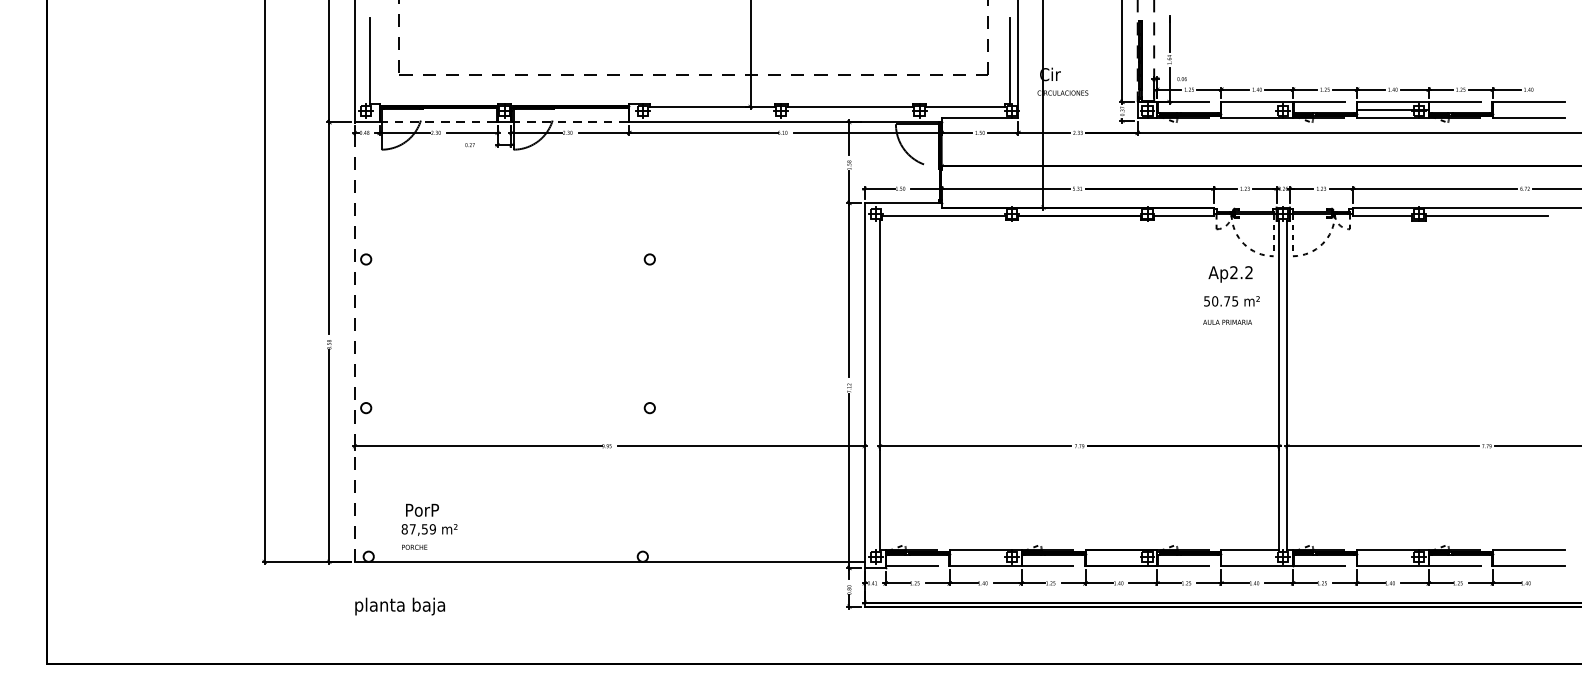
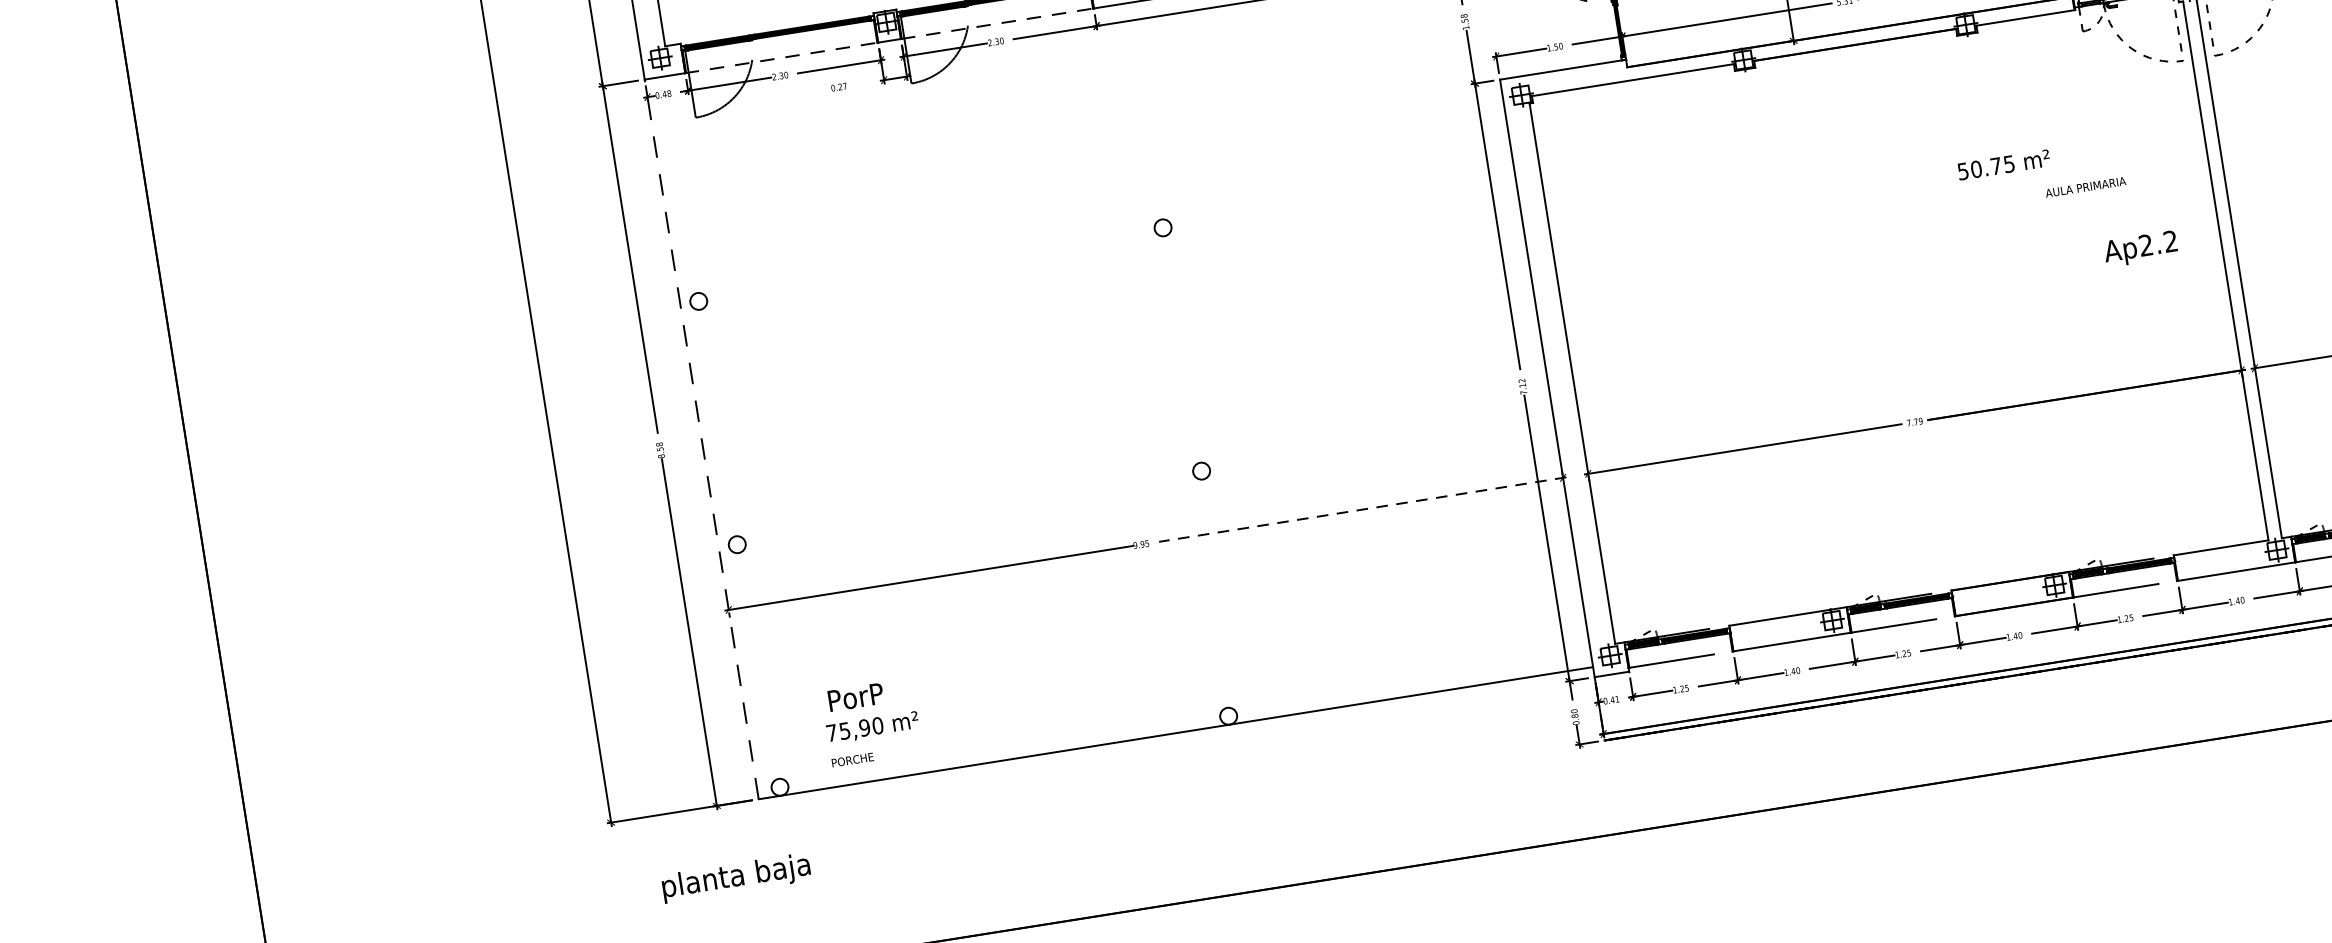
text: (1230, 274) -> (2140, 249), moved
text: (1231, 301) -> (2003, 165), moved
text: (1227, 321) -> (2085, 185), moved
line: (741, 446) -> (1361, 510), solid -> dashed
text: (418, 529) -> (854, 729), 87,59 -> 75,90
text: (399, 606) -> (735, 877), moved

